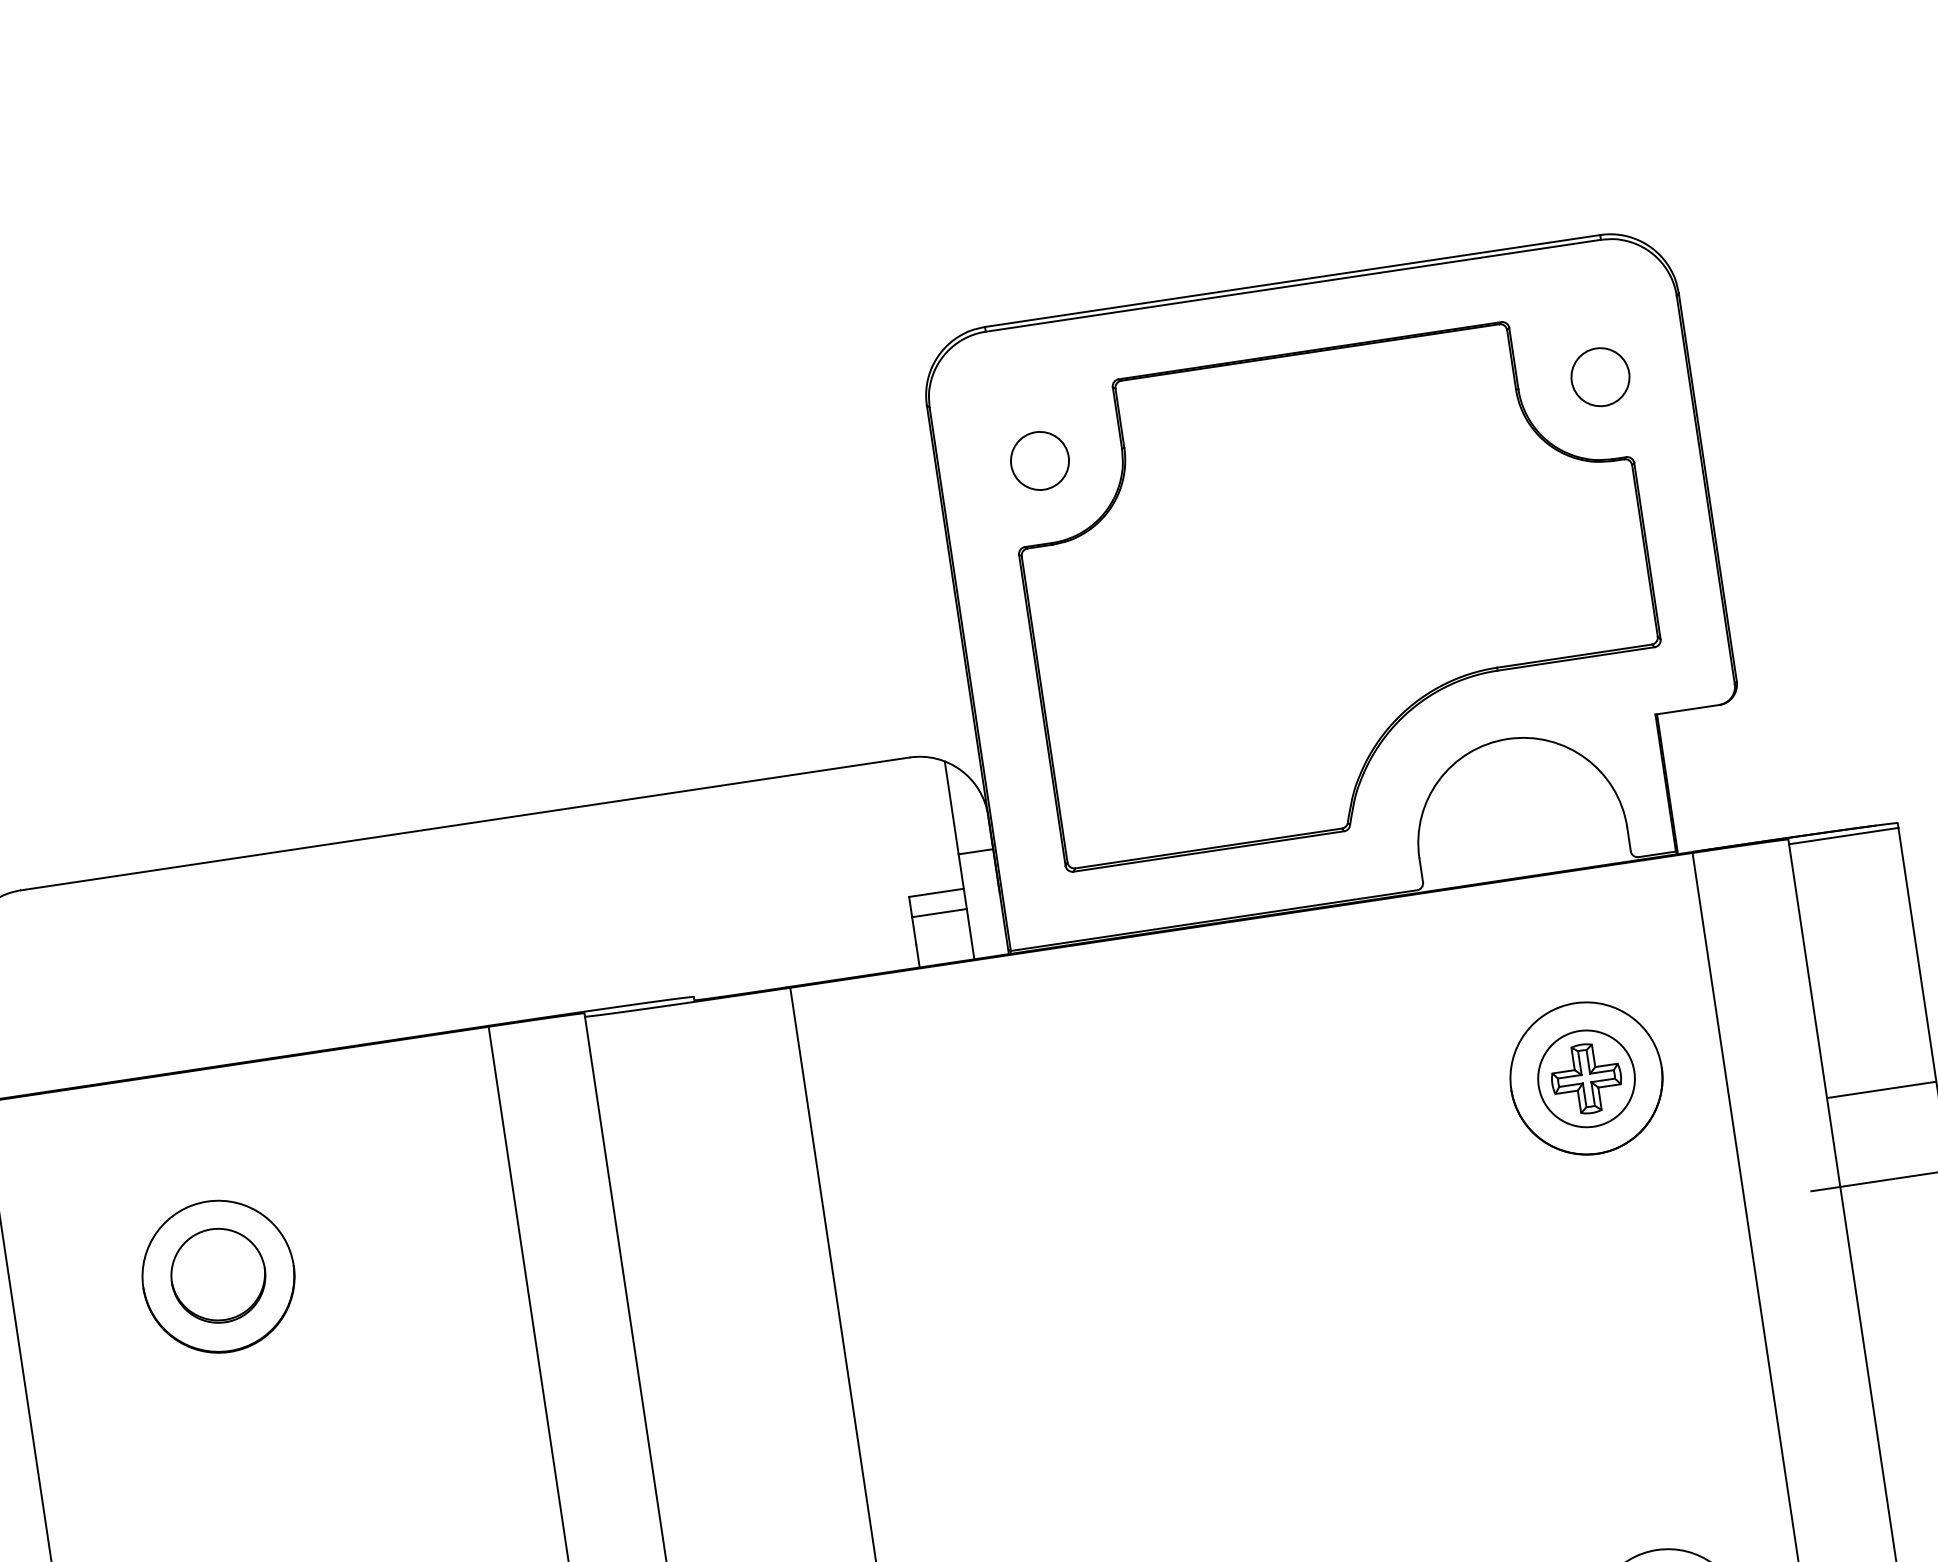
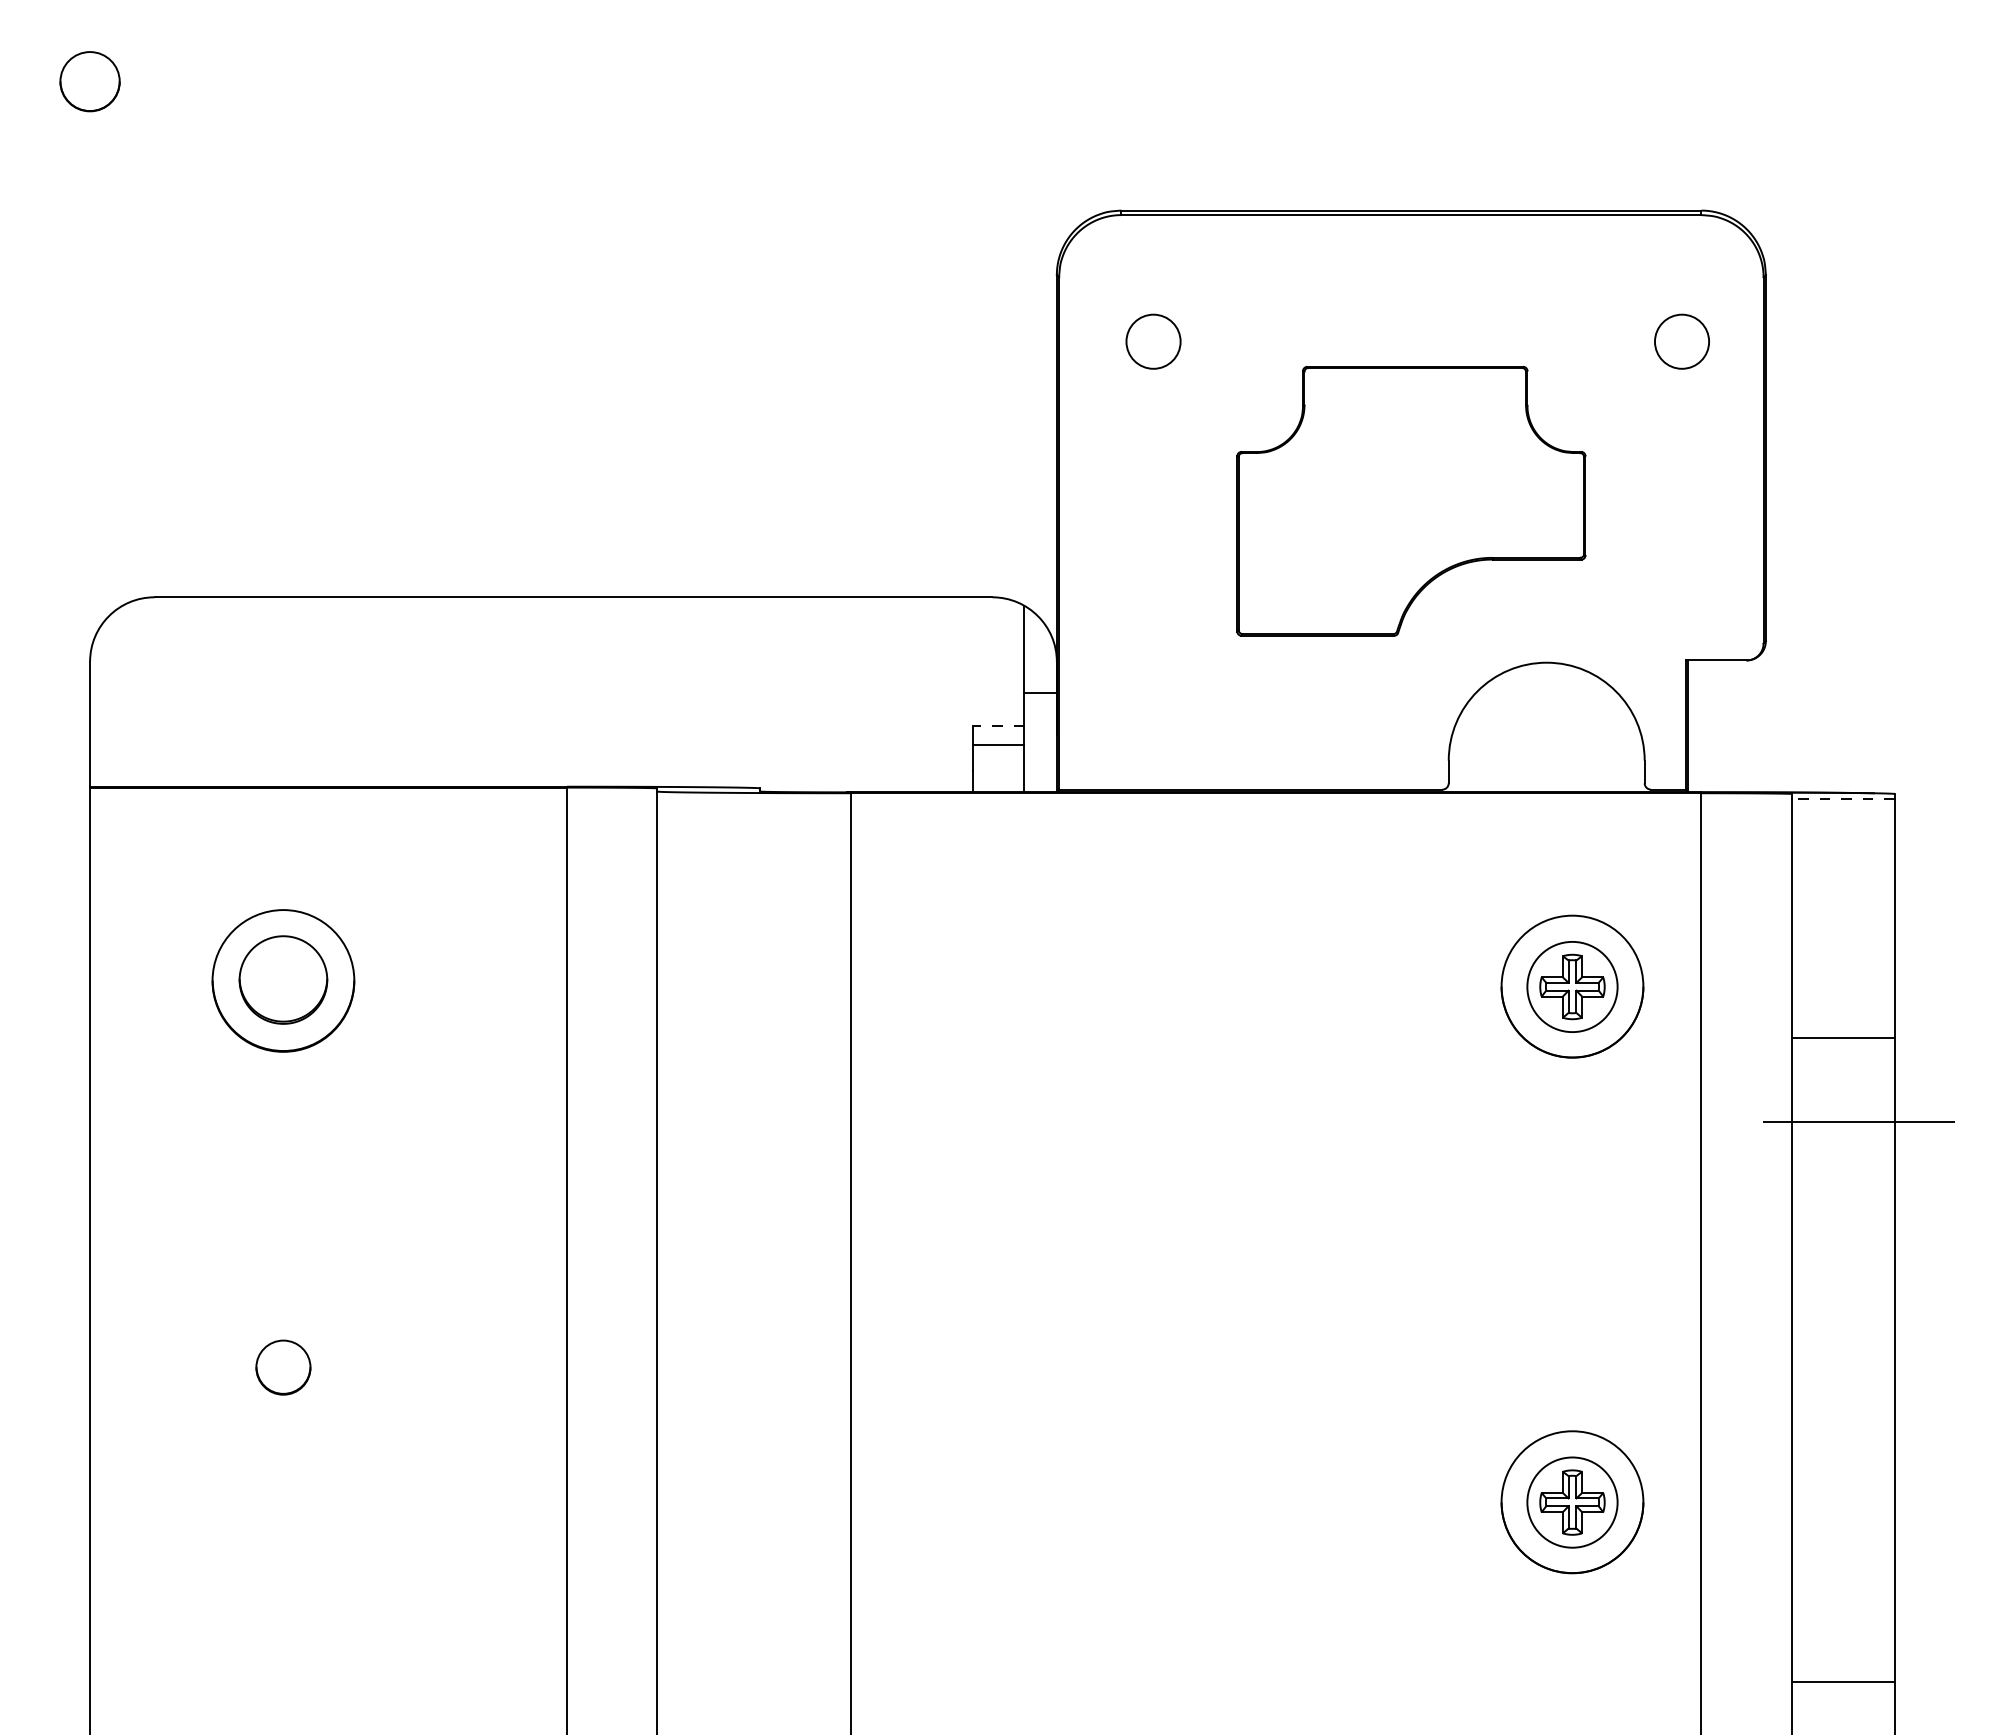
part: (1338, 589) -> (1411, 501), size x0.6
line: (1844, 836) -> (1843, 798), solid -> dashed
line: (936, 892) -> (998, 725), solid -> dashed

